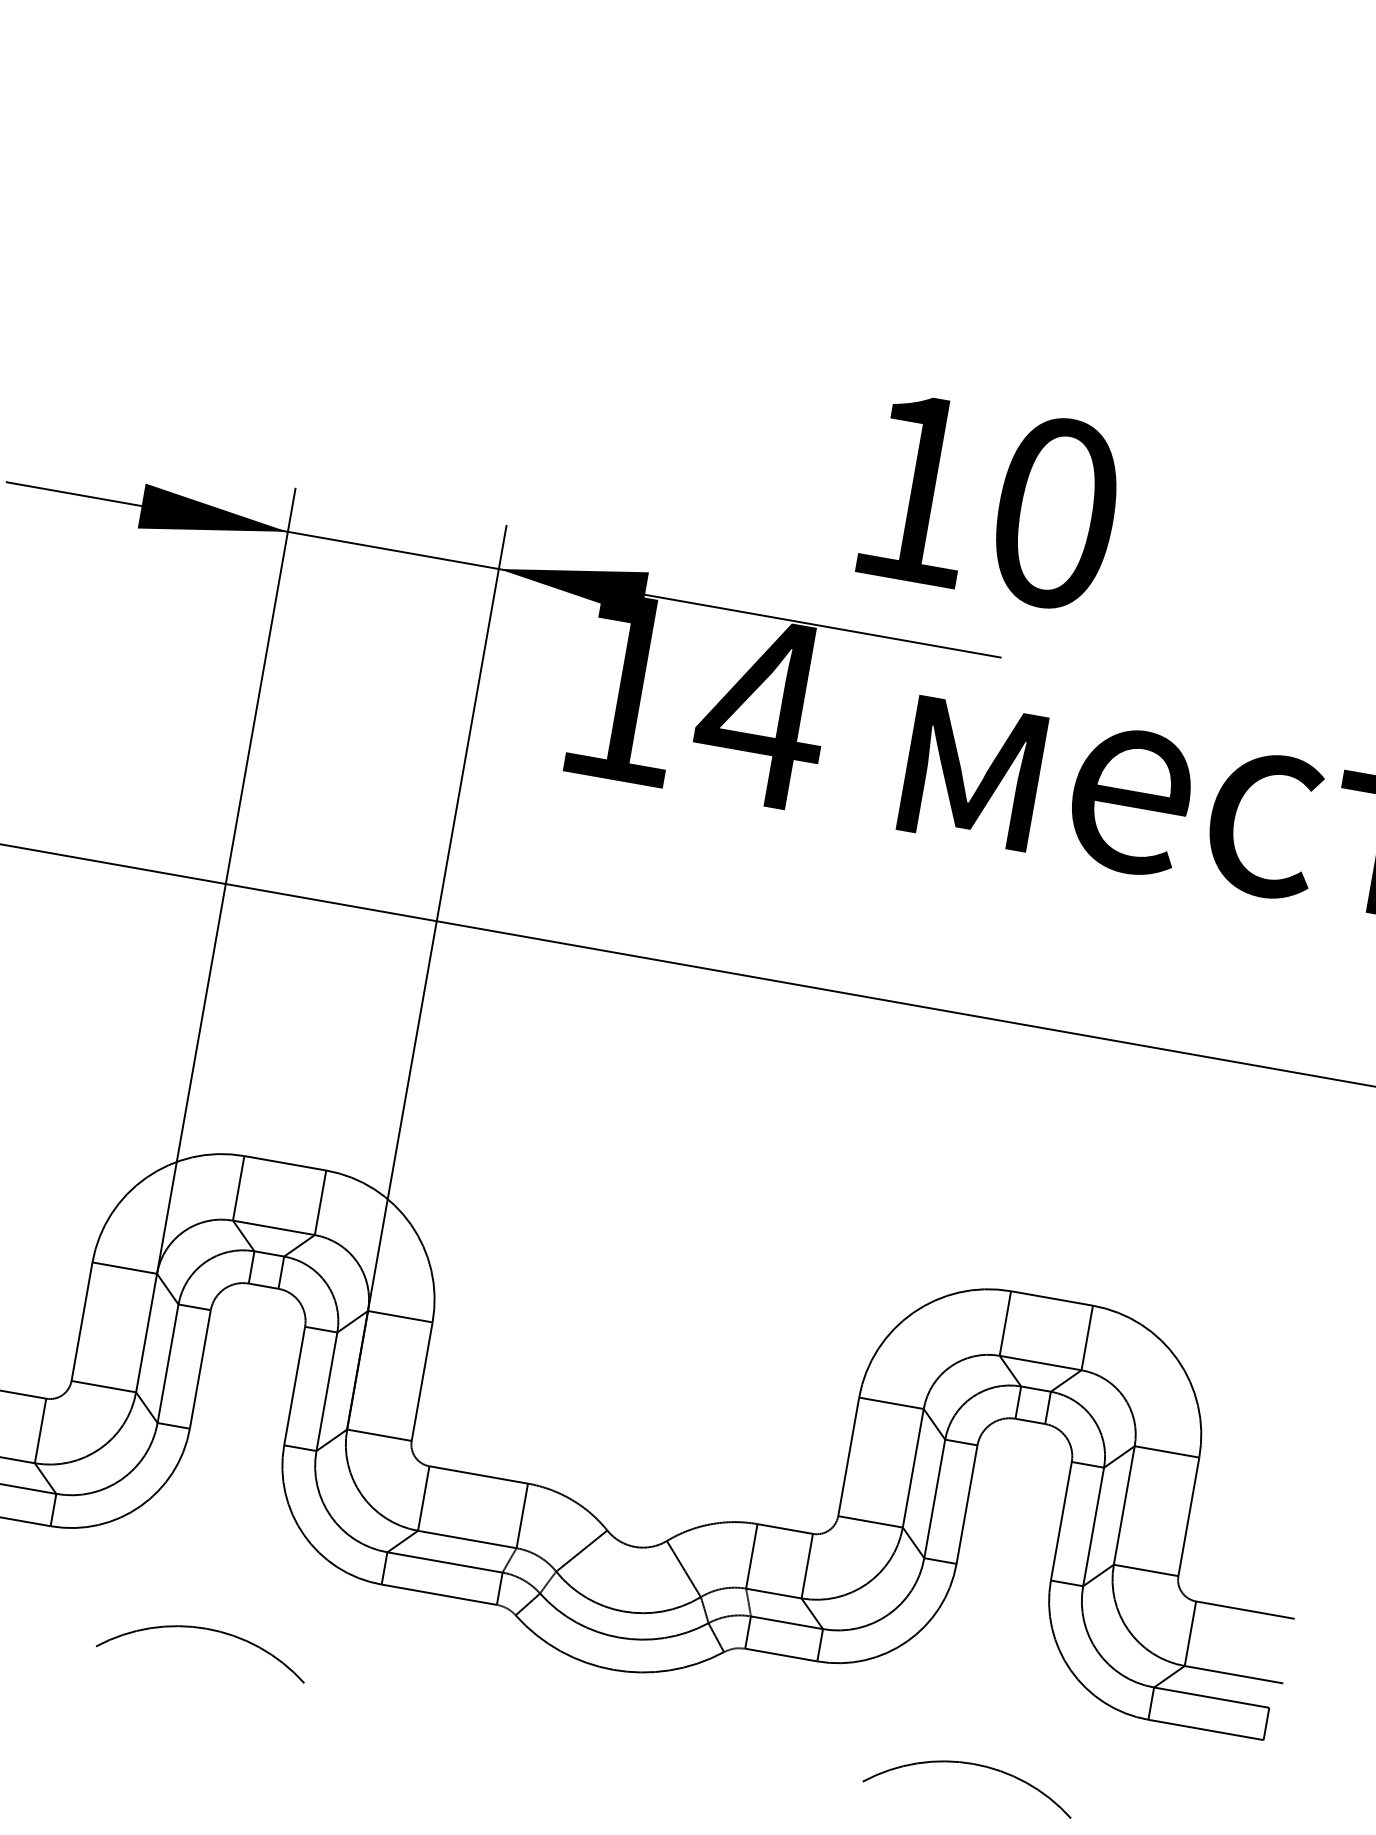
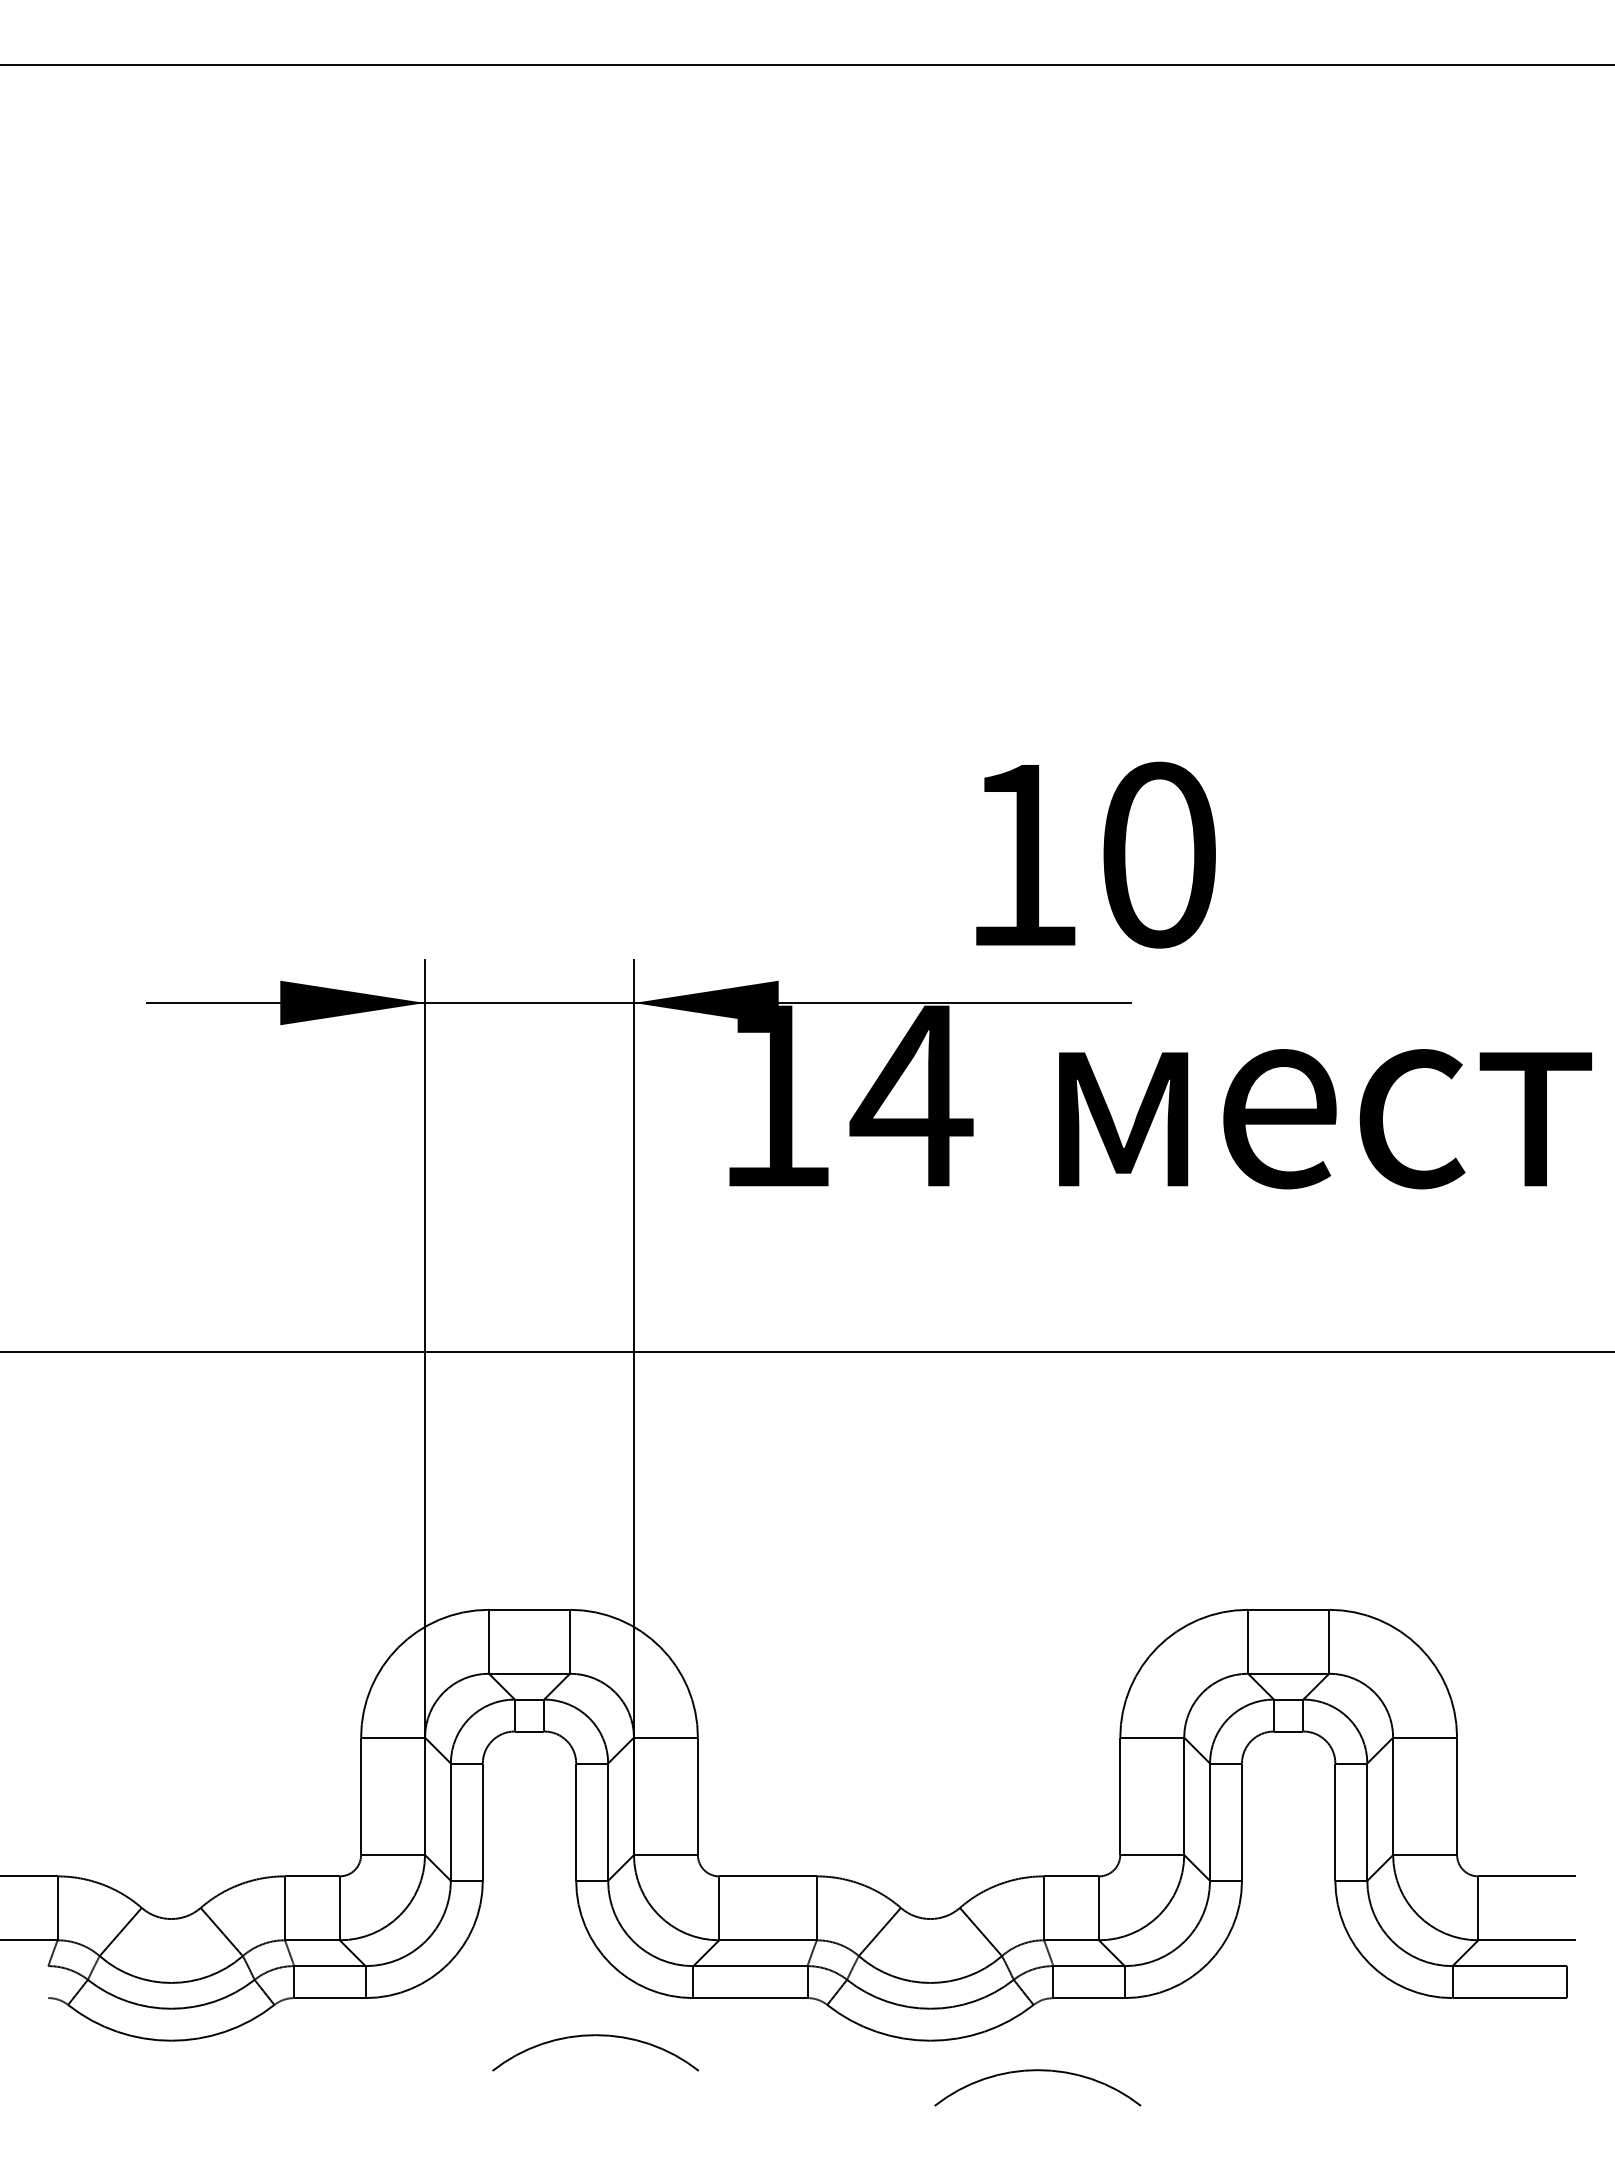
arc: (206, 1630) -> (595, 2036), moved
arc: (972, 1765) -> (1037, 2071), moved

